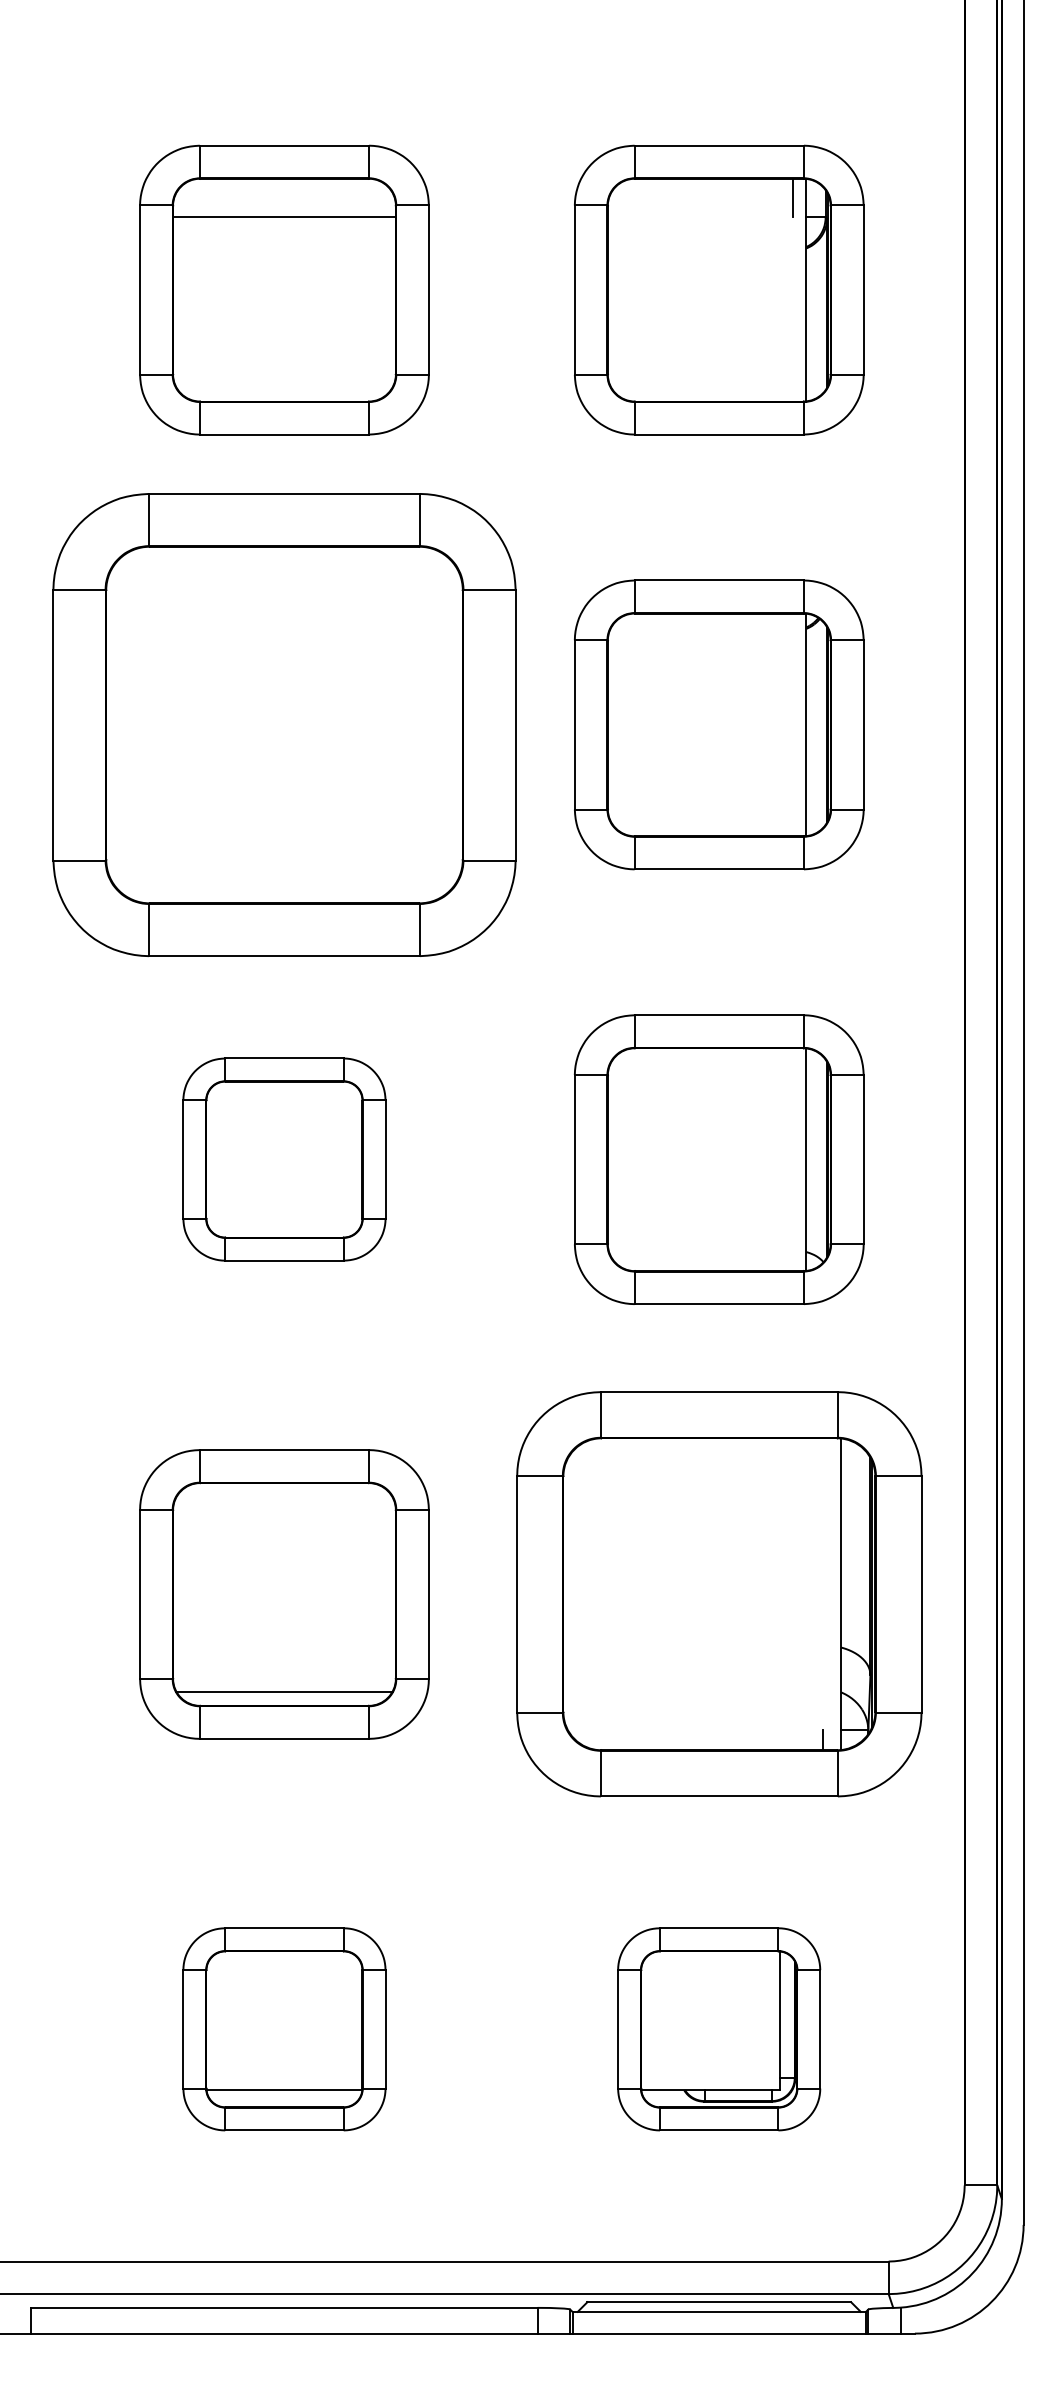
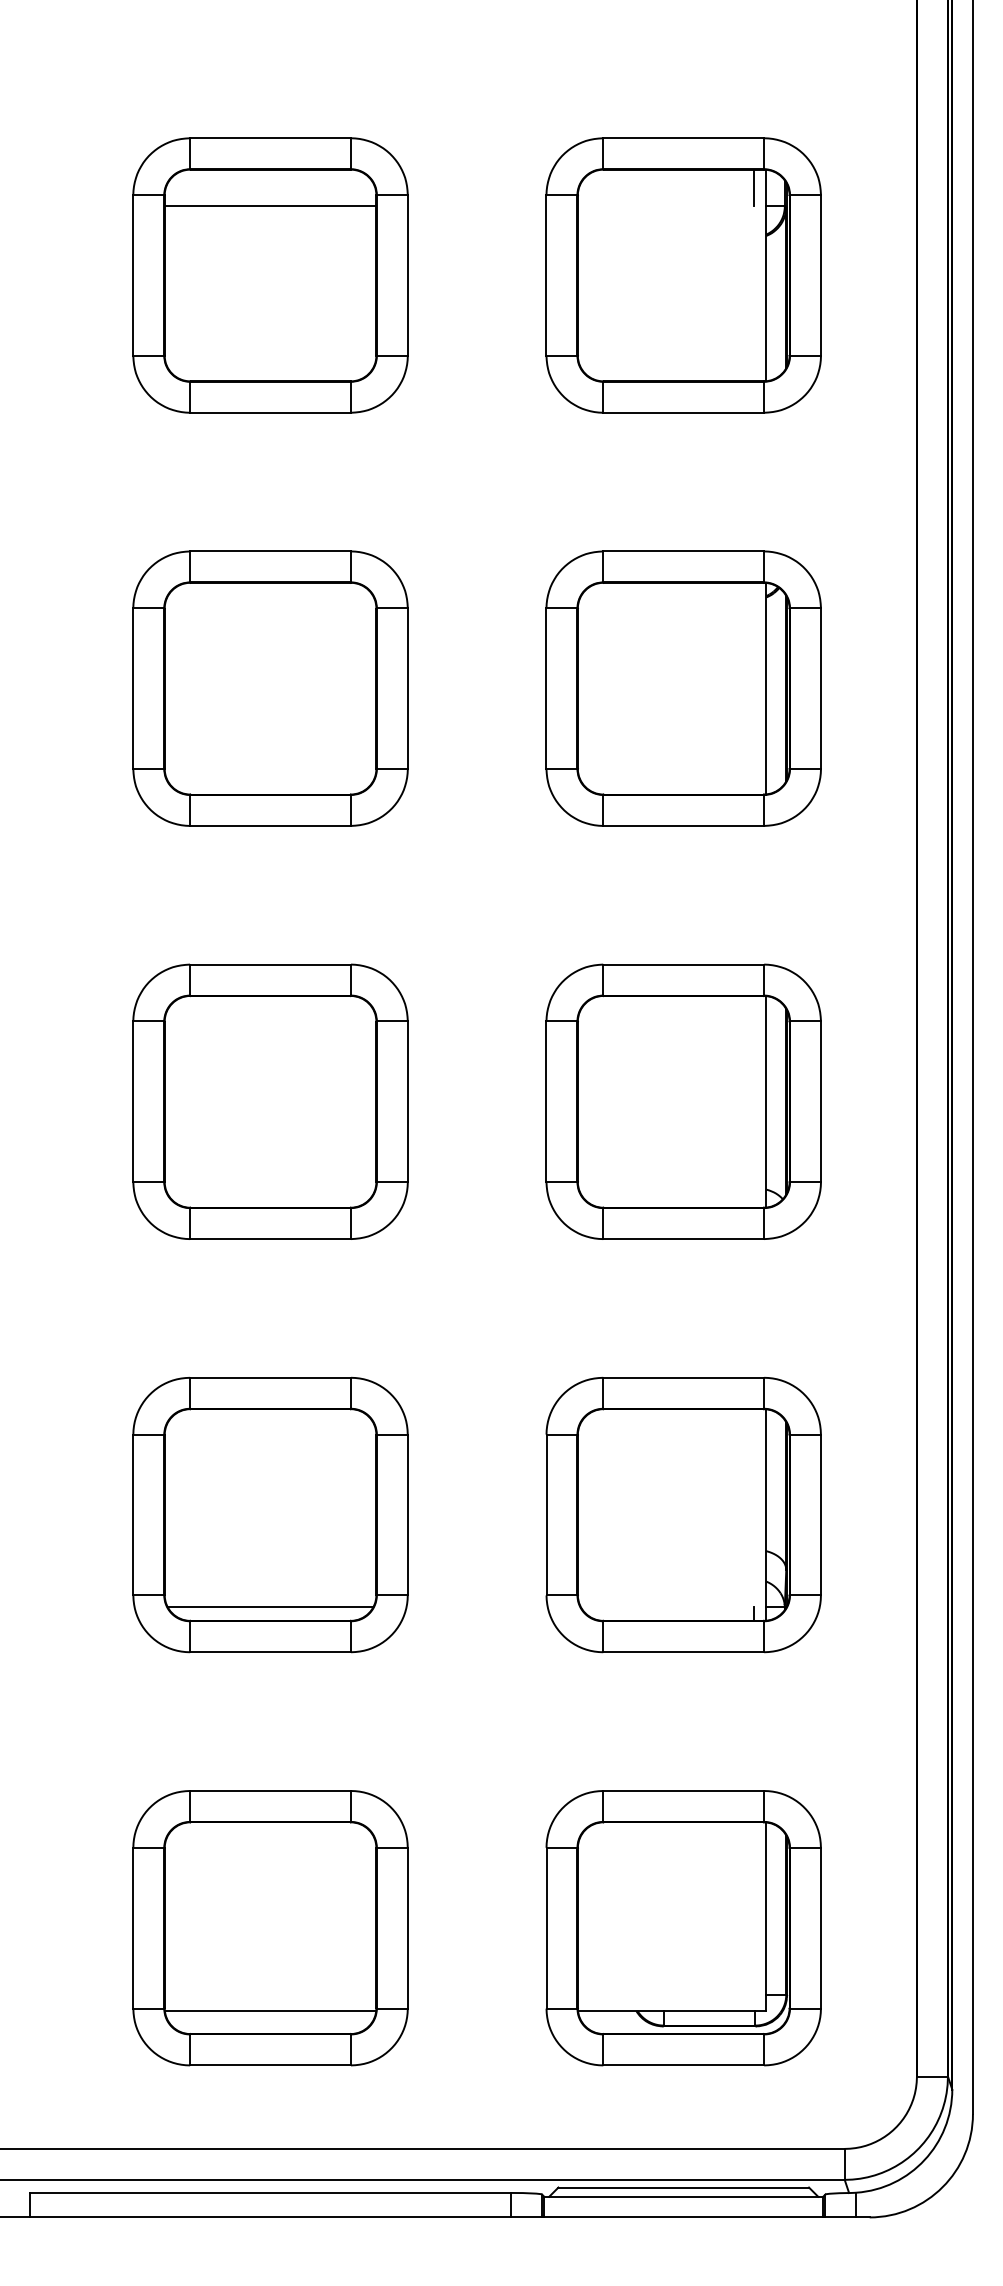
part: (284, 724) -> (270, 688), size x0.62
part: (284, 1159) -> (270, 1101), size x1.43
part: (719, 1594) -> (683, 1515), size x0.71
part: (284, 2029) -> (270, 1928), size x1.43
part: (719, 2029) -> (683, 1928), size x1.43

